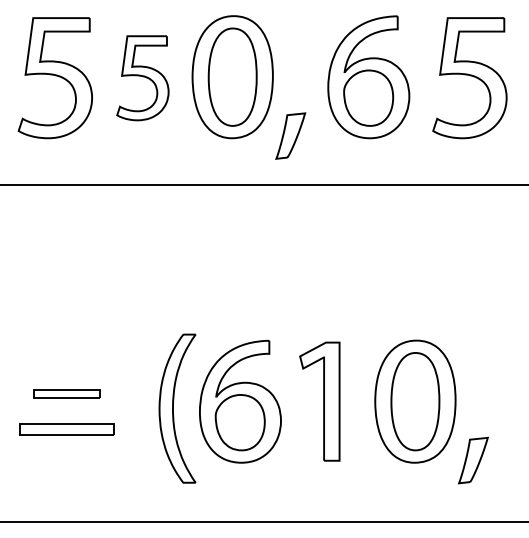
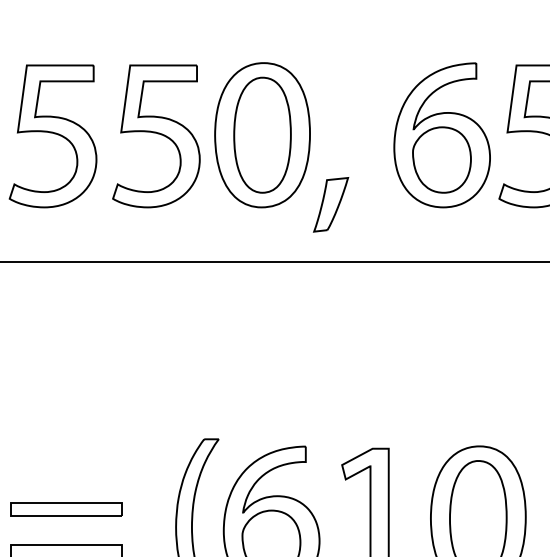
part: (368, 77) -> (441, 135), moved
part: (142, 78) -> (155, 136), size x1.43
part: (66, 394) -> (66, 510), size x1.43

